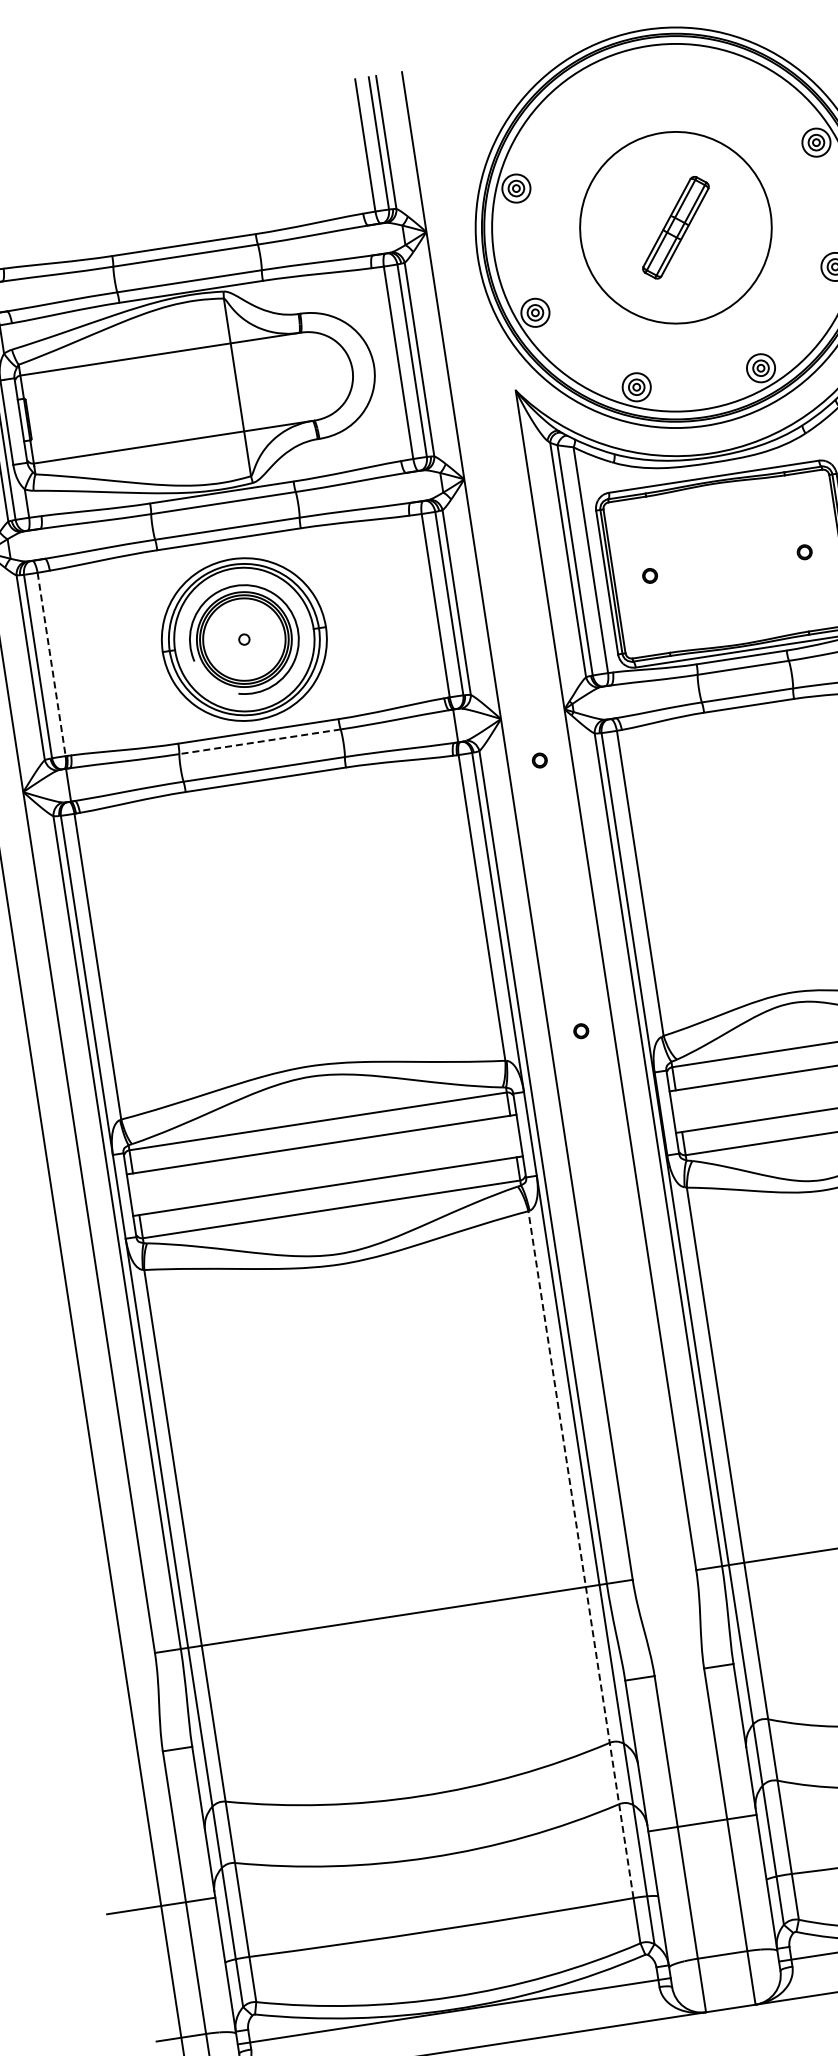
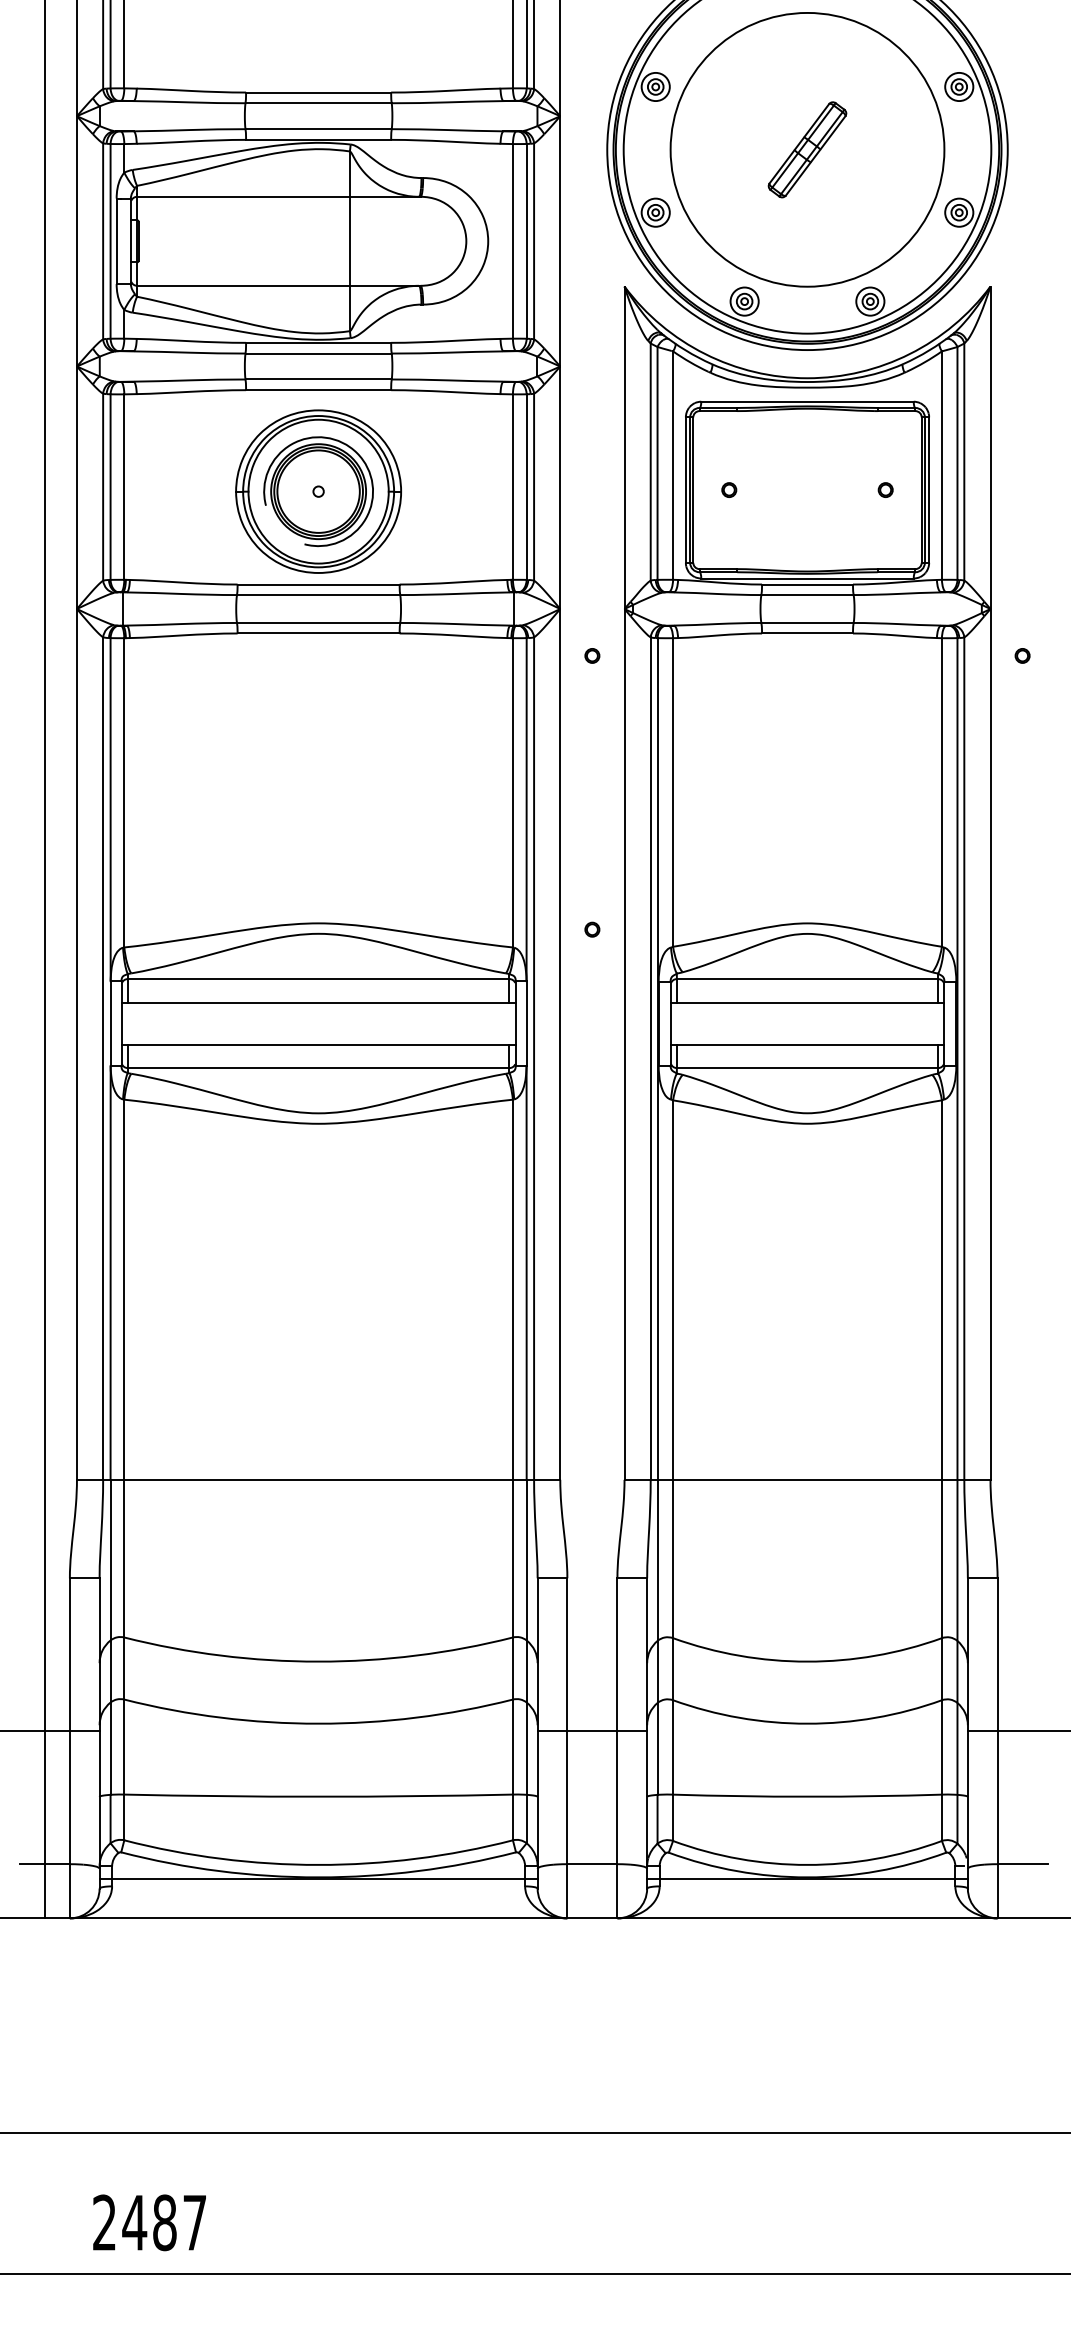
circle: (675, 227) -> (807, 149), size x1.43
line: (51, 664) -> (124, 487), dashed -> solid
line: (259, 742) -> (318, 595), dashed -> solid
line: (580, 1554) -> (512, 1446), dashed -> solid

